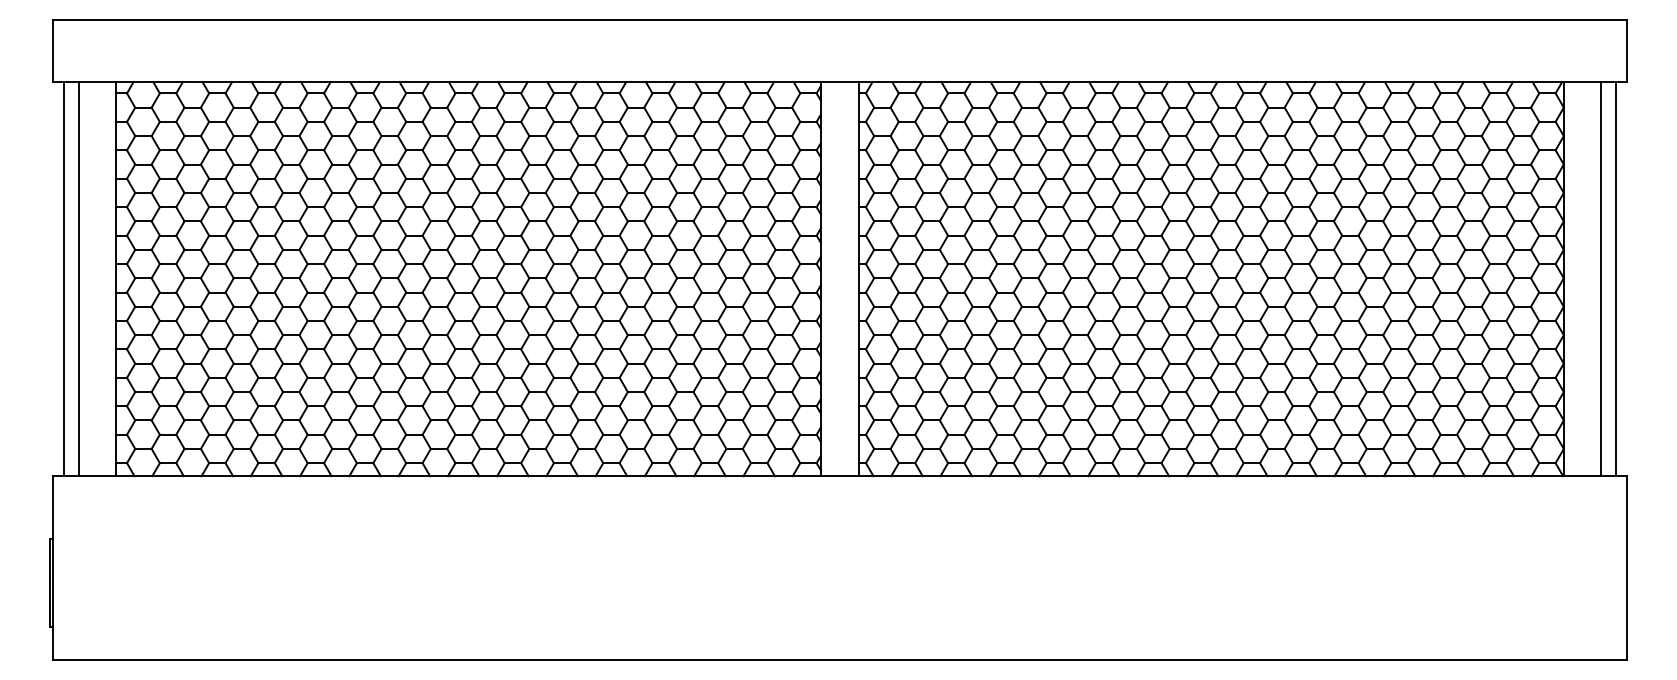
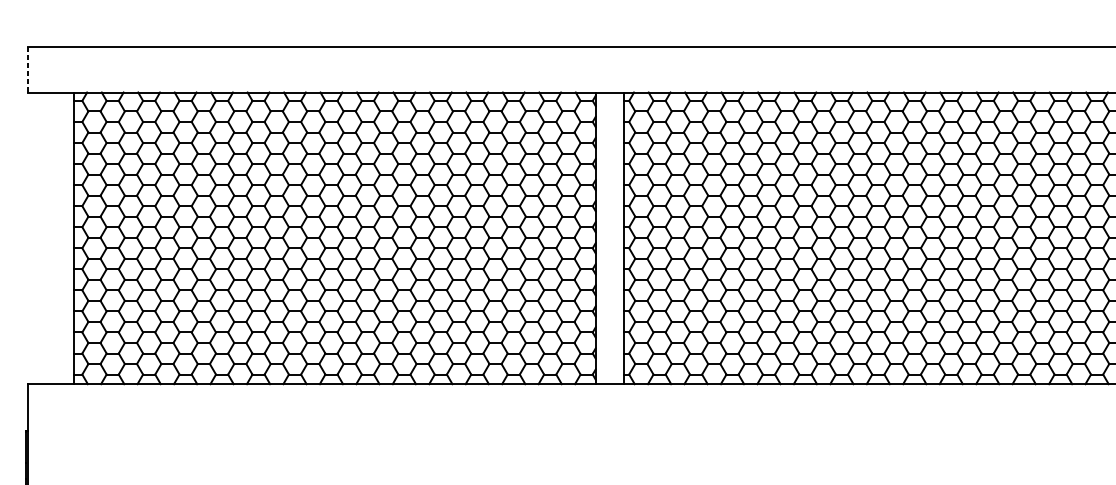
line: (53, 51) -> (27, 69), solid -> dashed
line: (63, 279) -> (35, 238), removed
line: (79, 279) -> (47, 238), removed

